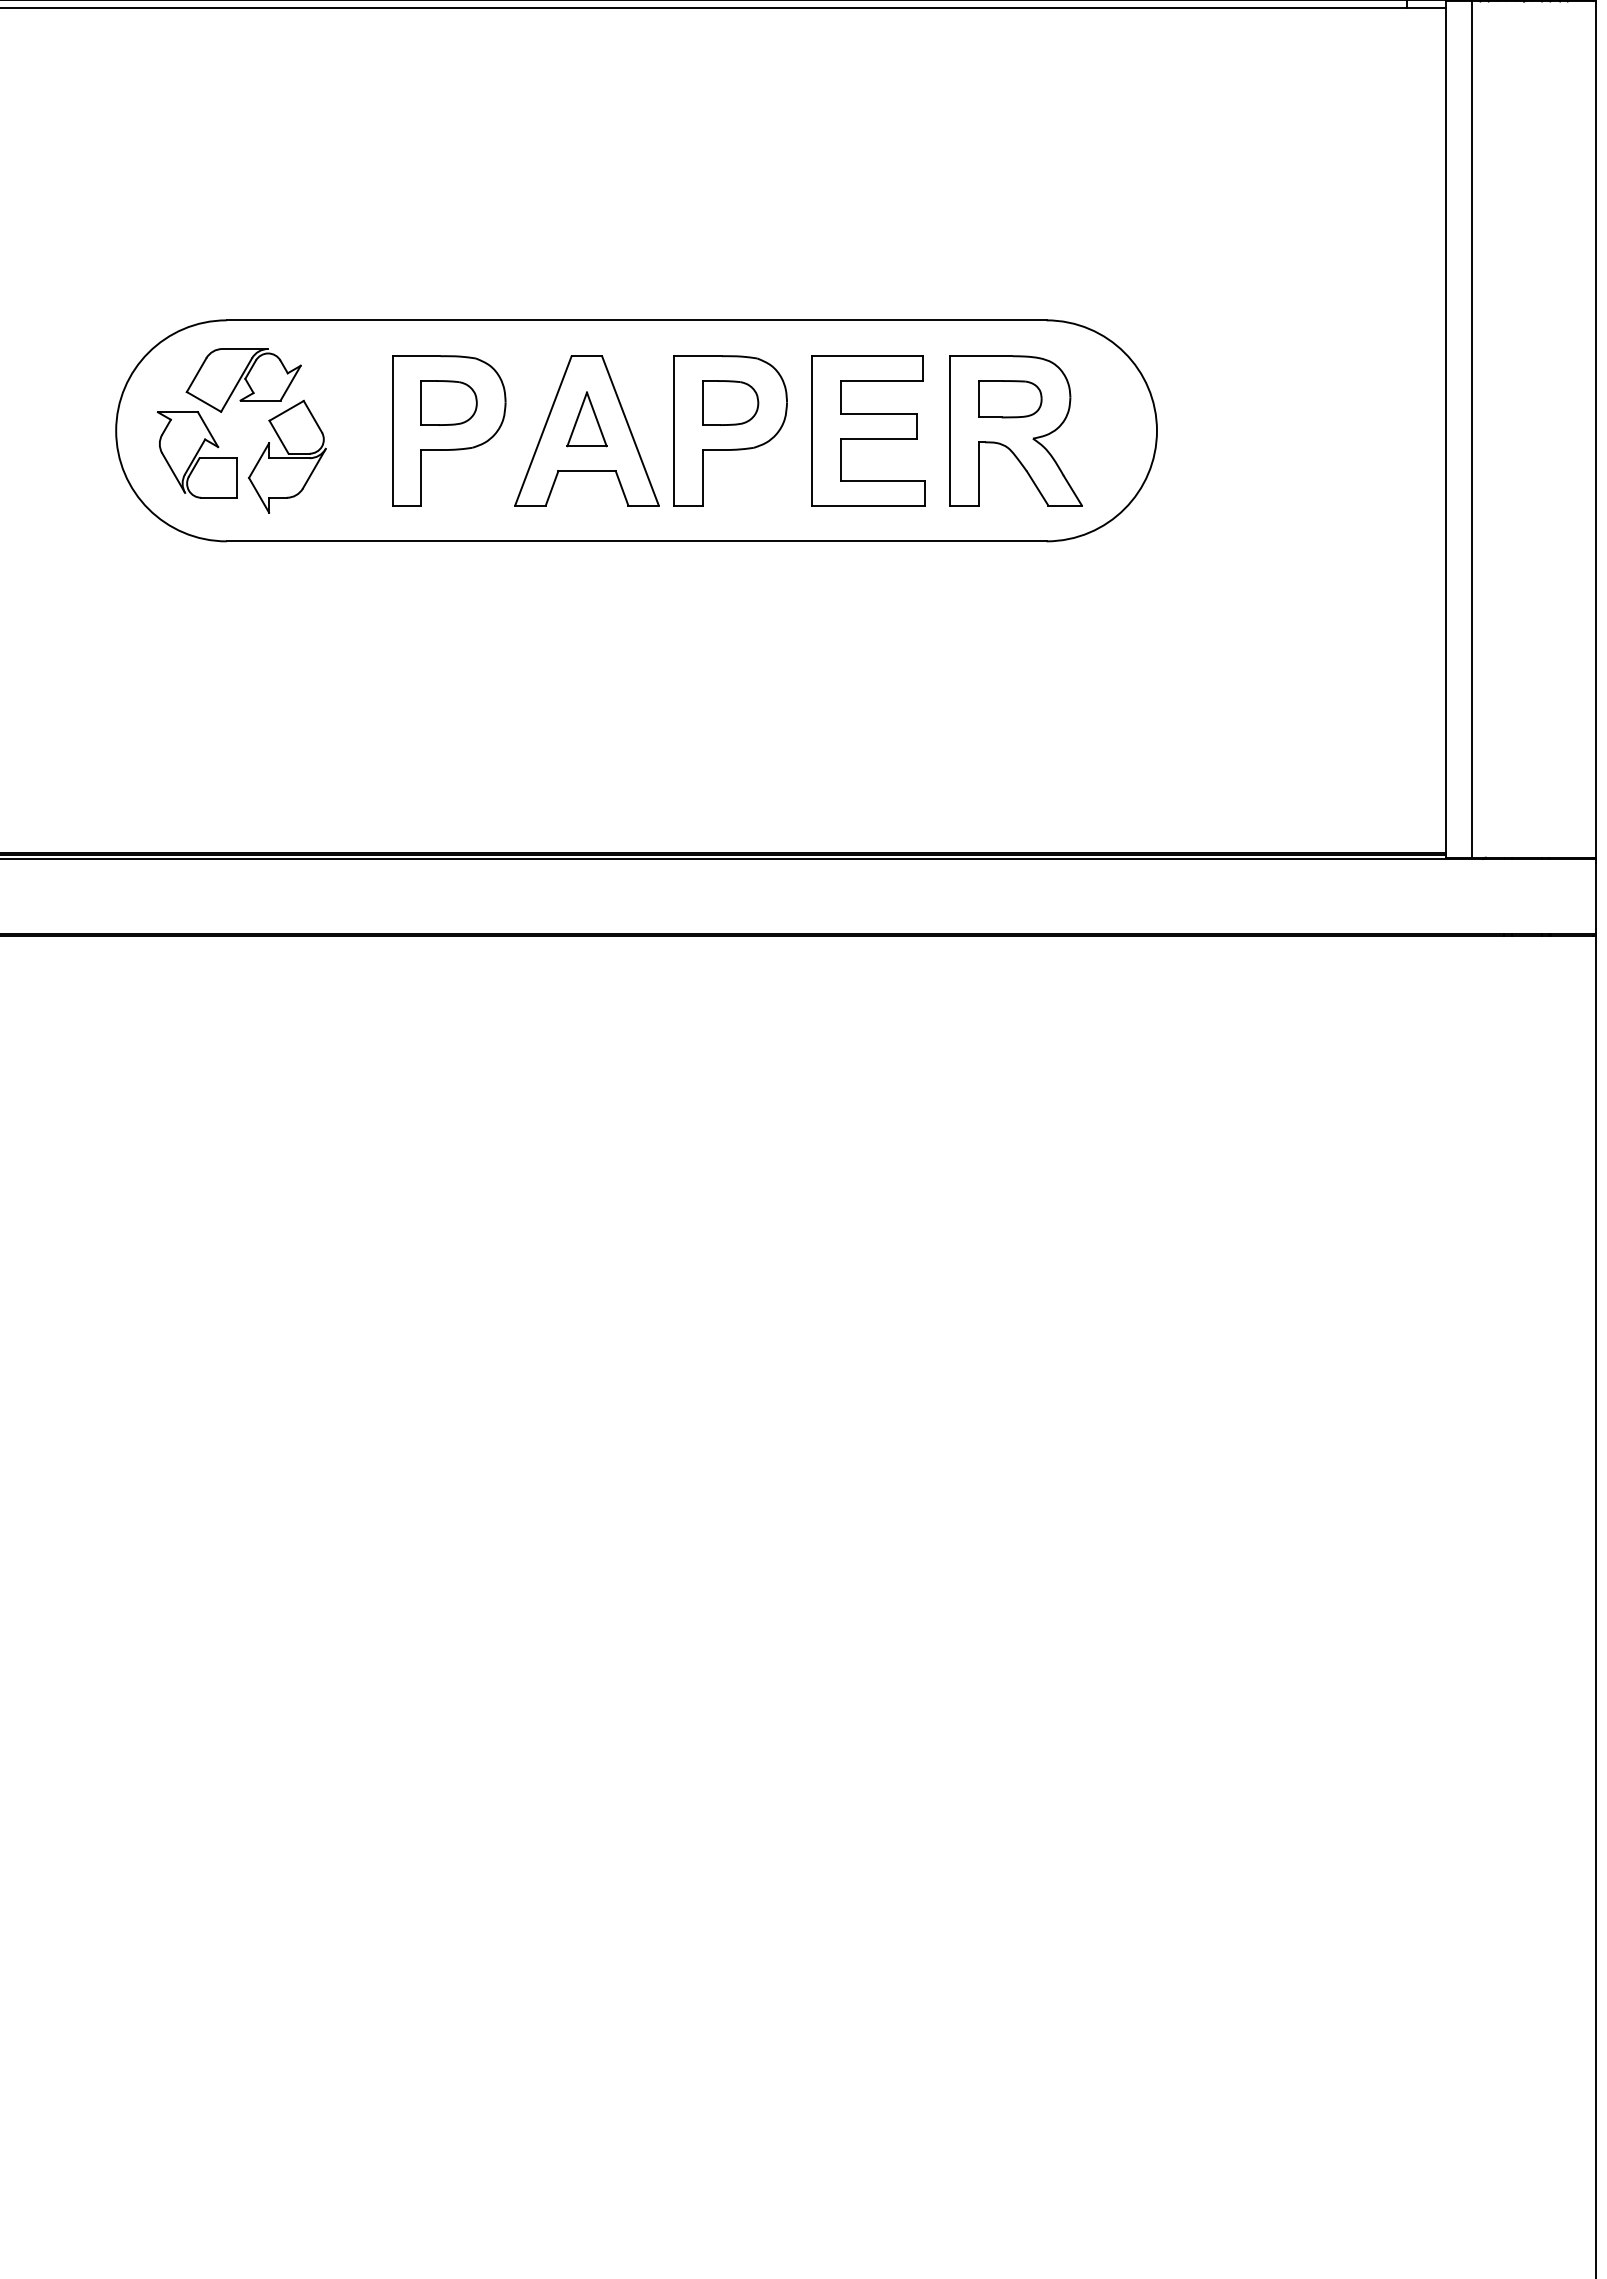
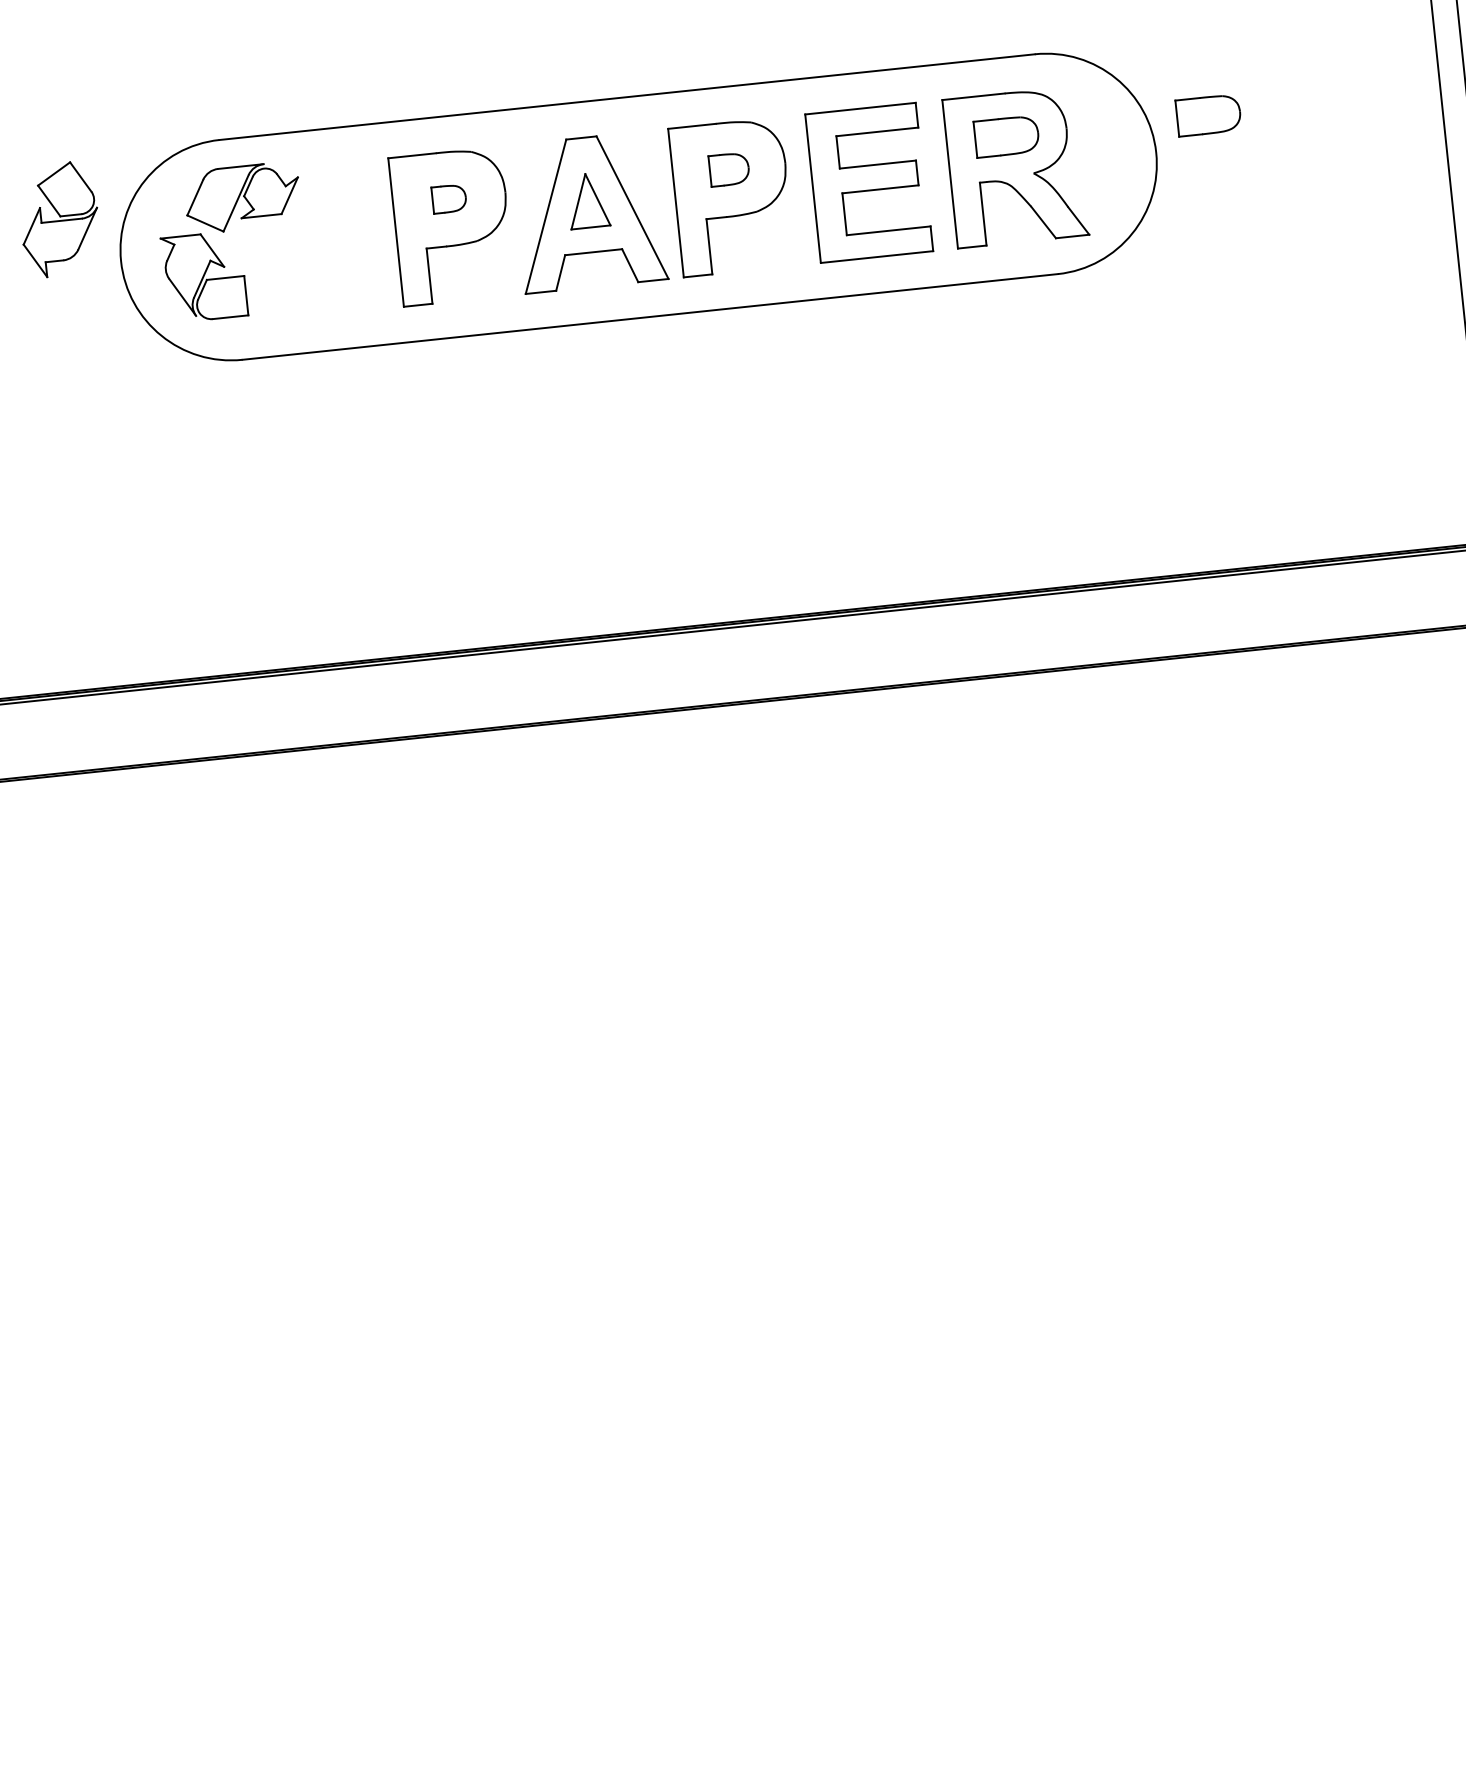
part: (1213, 399) -> (1209, 115), added
part: (448, 402) -> (448, 198), size x0.6
part: (730, 402) -> (729, 169), size x0.7
part: (287, 456) -> (59, 219), moved

